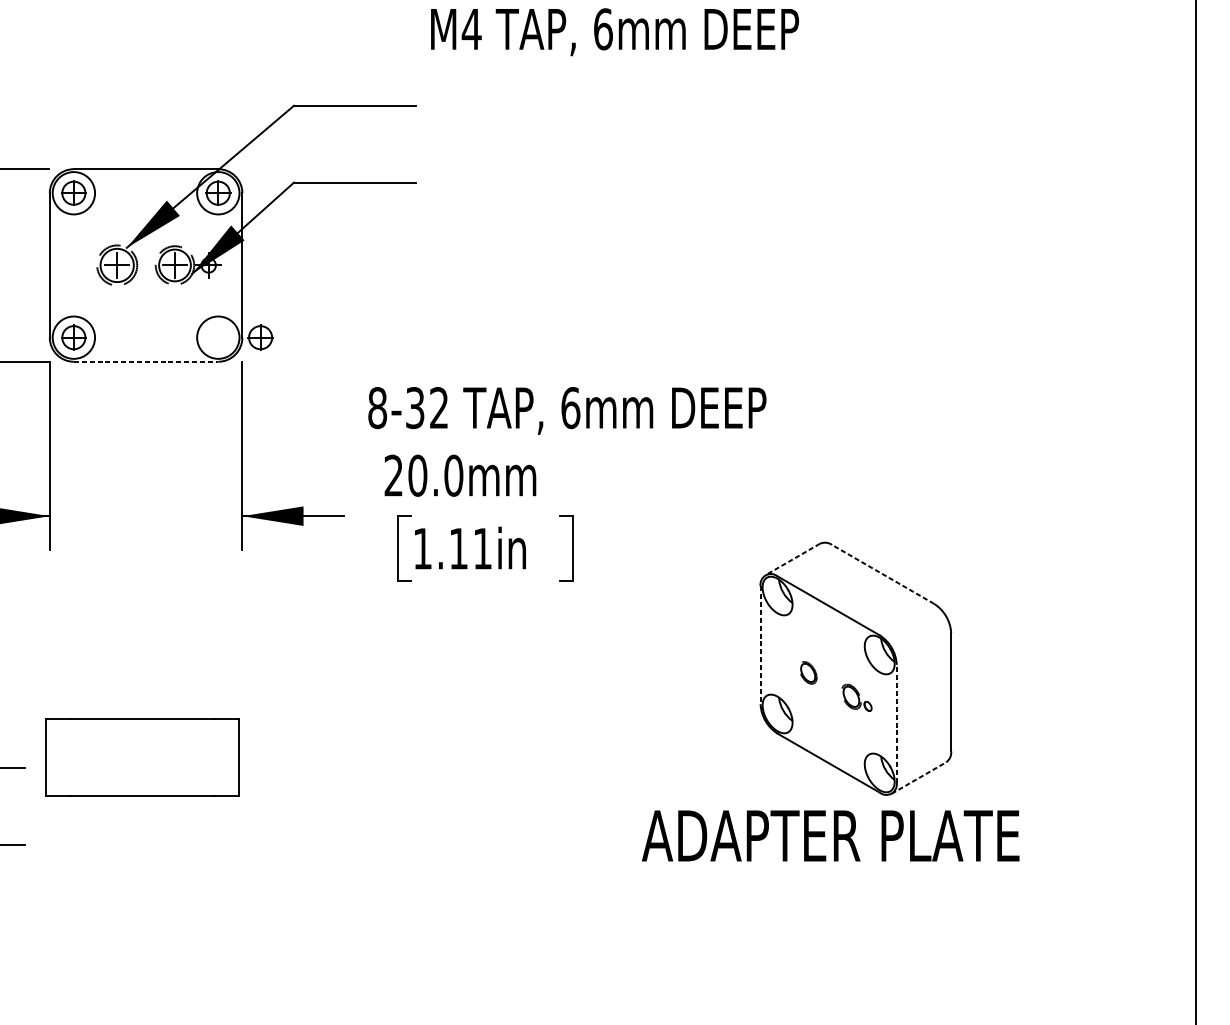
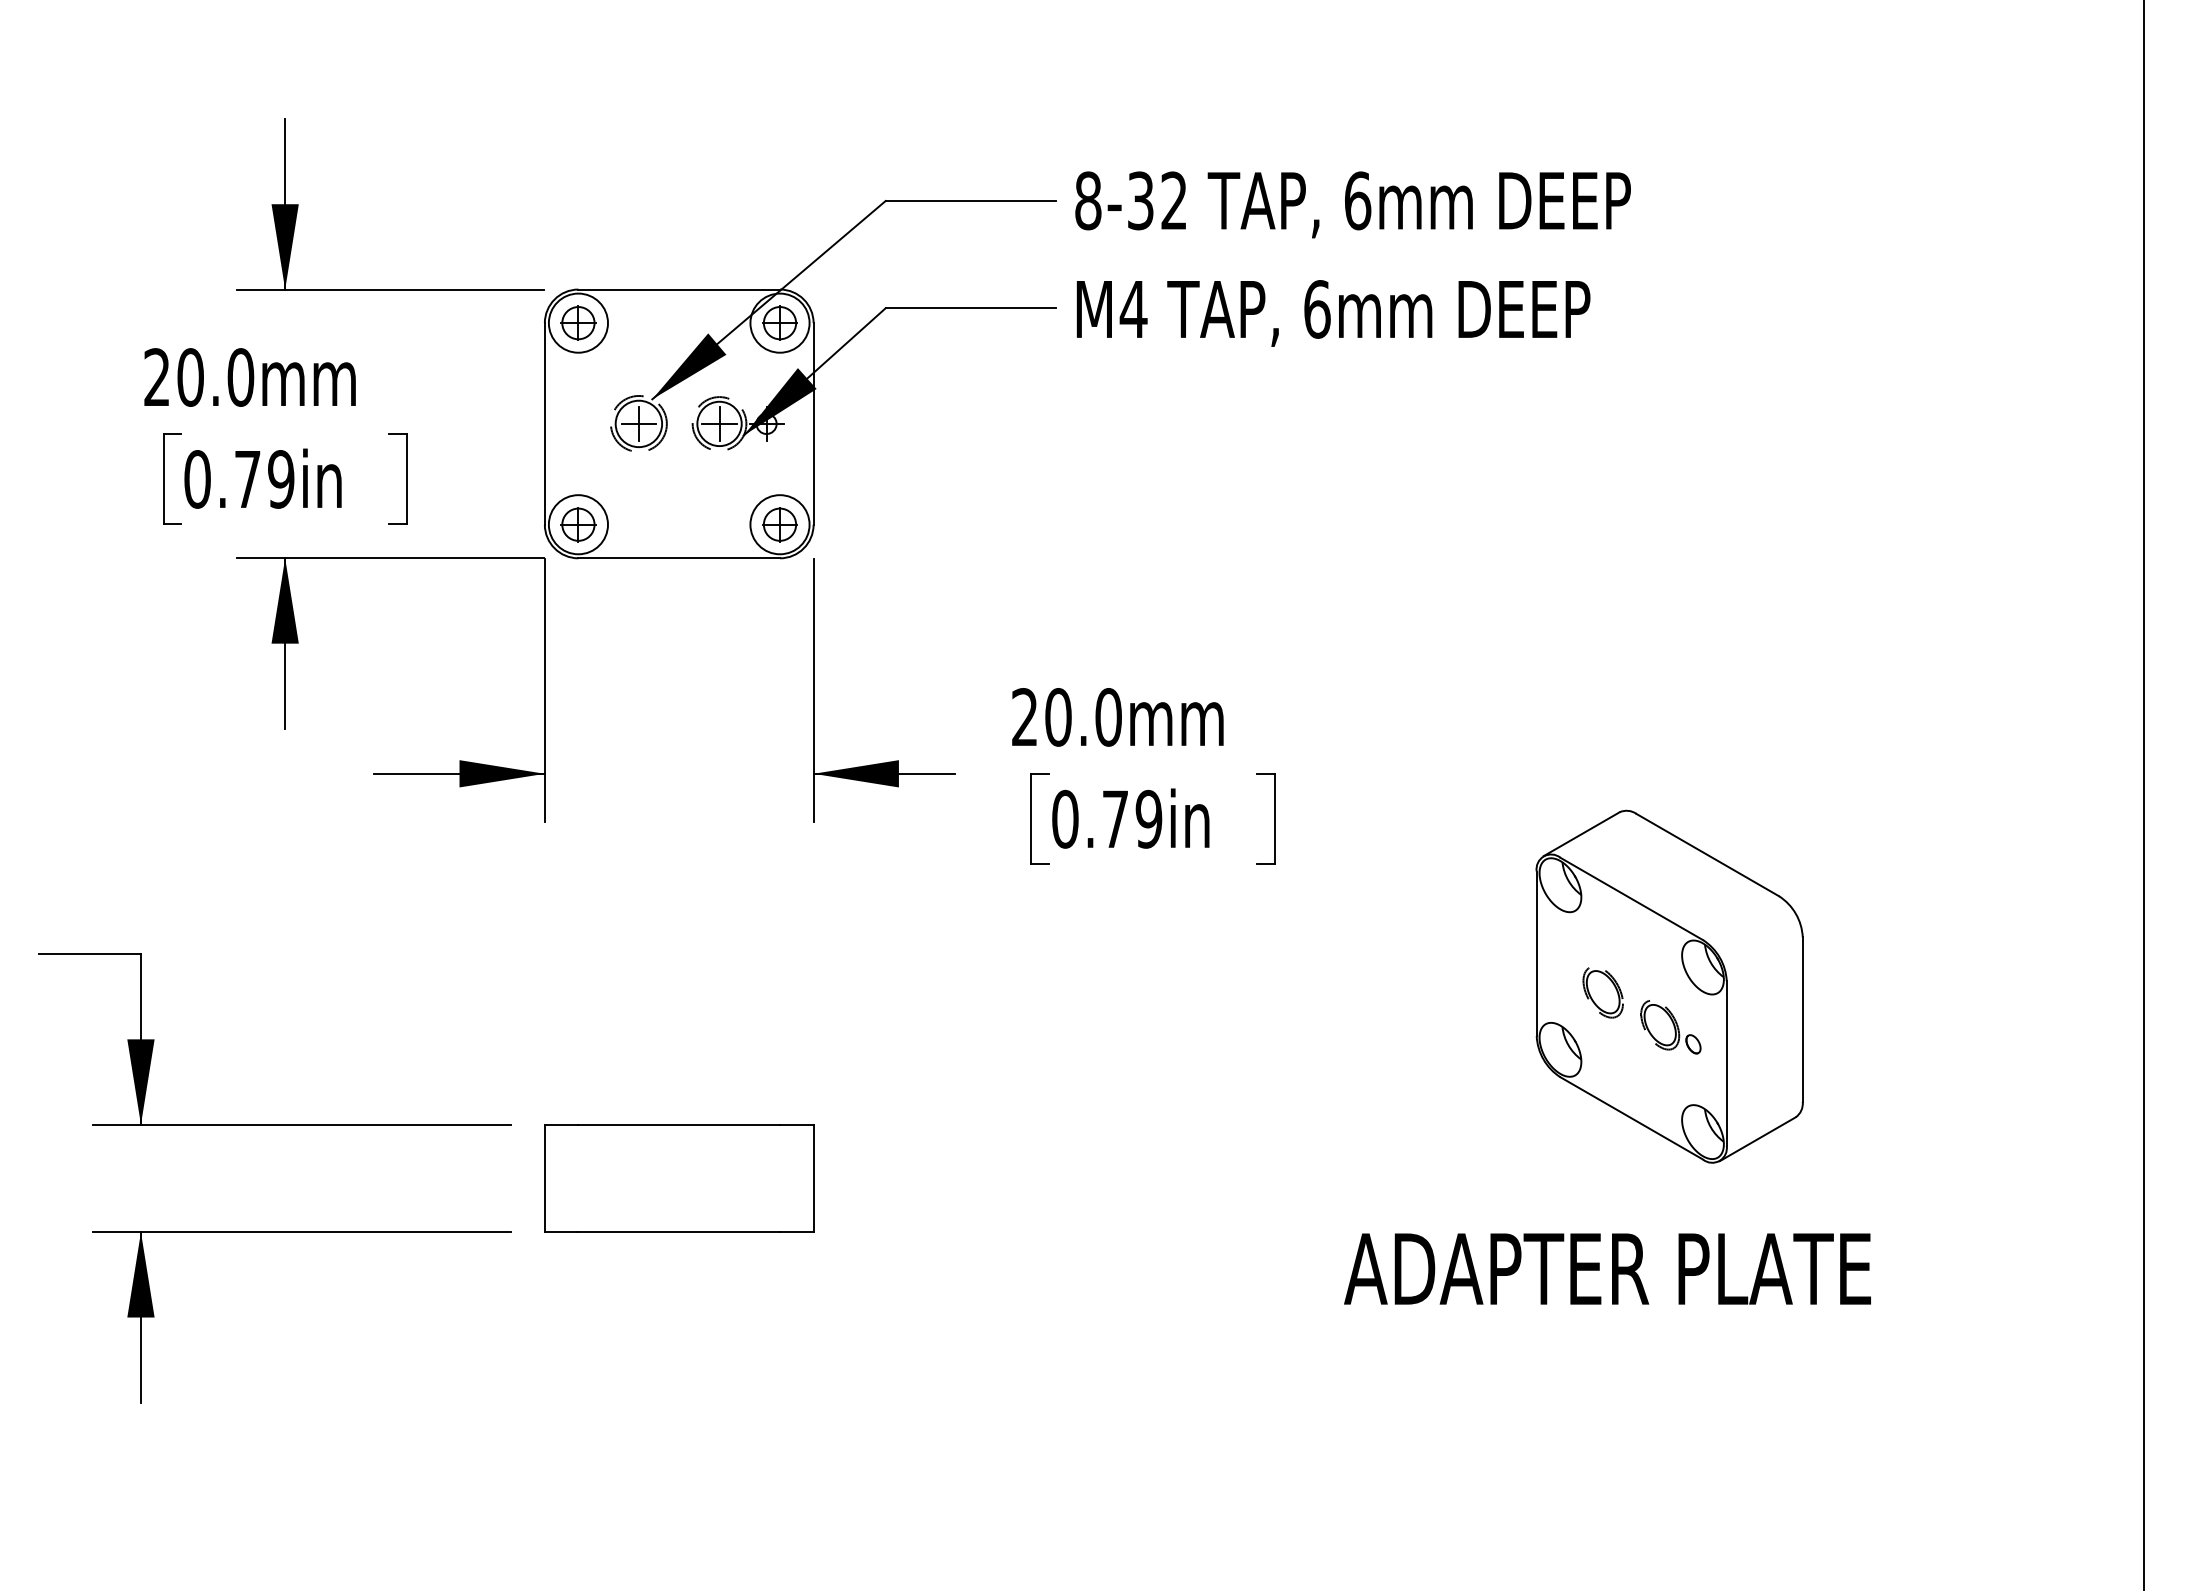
text: (614, 32) -> (1333, 313), moved
part: (260, 337) -> (779, 524), moved
line: (146, 361) -> (679, 558), dashed -> solid
text: (566, 410) -> (1352, 204), moved
text: (453, 548) -> (1107, 818), 1.11in -> 0.79in
line: (792, 559) -> (1581, 834), dashed -> solid
line: (882, 574) -> (1707, 854), dashed -> solid
line: (760, 645) -> (1536, 954), dashed -> solid
part: (807, 672) -> (1602, 992), size x1.67
part: (856, 697) -> (1670, 1027), size x1.43
line: (896, 723) -> (1726, 1063), dashed -> solid
part: (142, 757) -> (679, 1178), moved
line: (918, 778) -> (1757, 1139), dashed -> solid
text: (830, 835) -> (1607, 1268), moved

